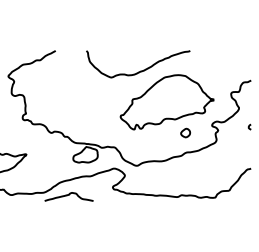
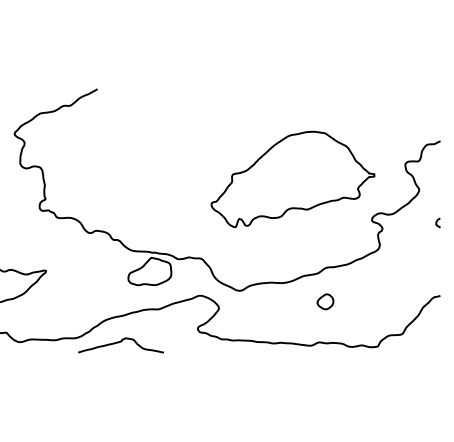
curve: (140, 70) -> (246, 123), removed
part: (185, 132) -> (325, 300), moved

